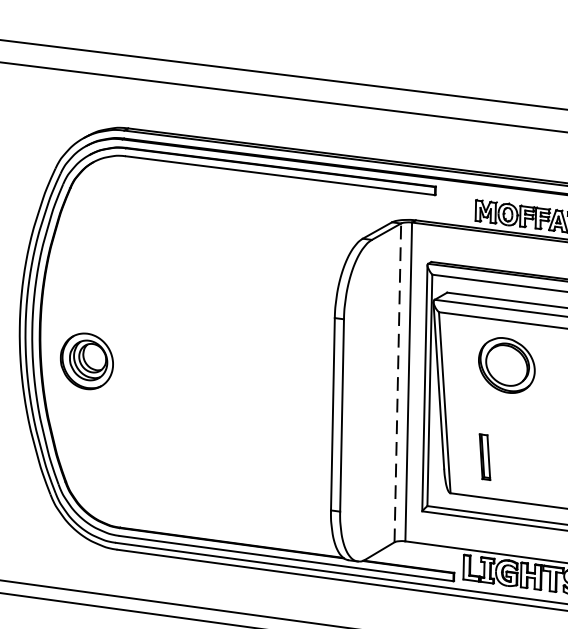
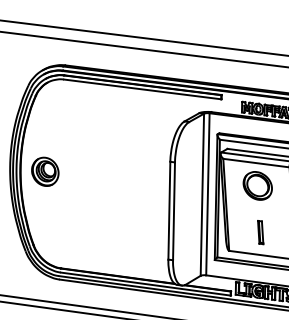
part: (87, 360) -> (45, 171), moved
line: (398, 382) -> (202, 194), dashed -> solid
part: (484, 457) -> (260, 232), moved

